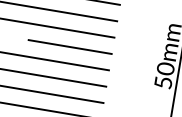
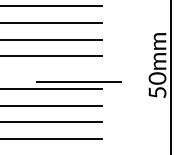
line: (70, 46) -> (78, 81), moved

